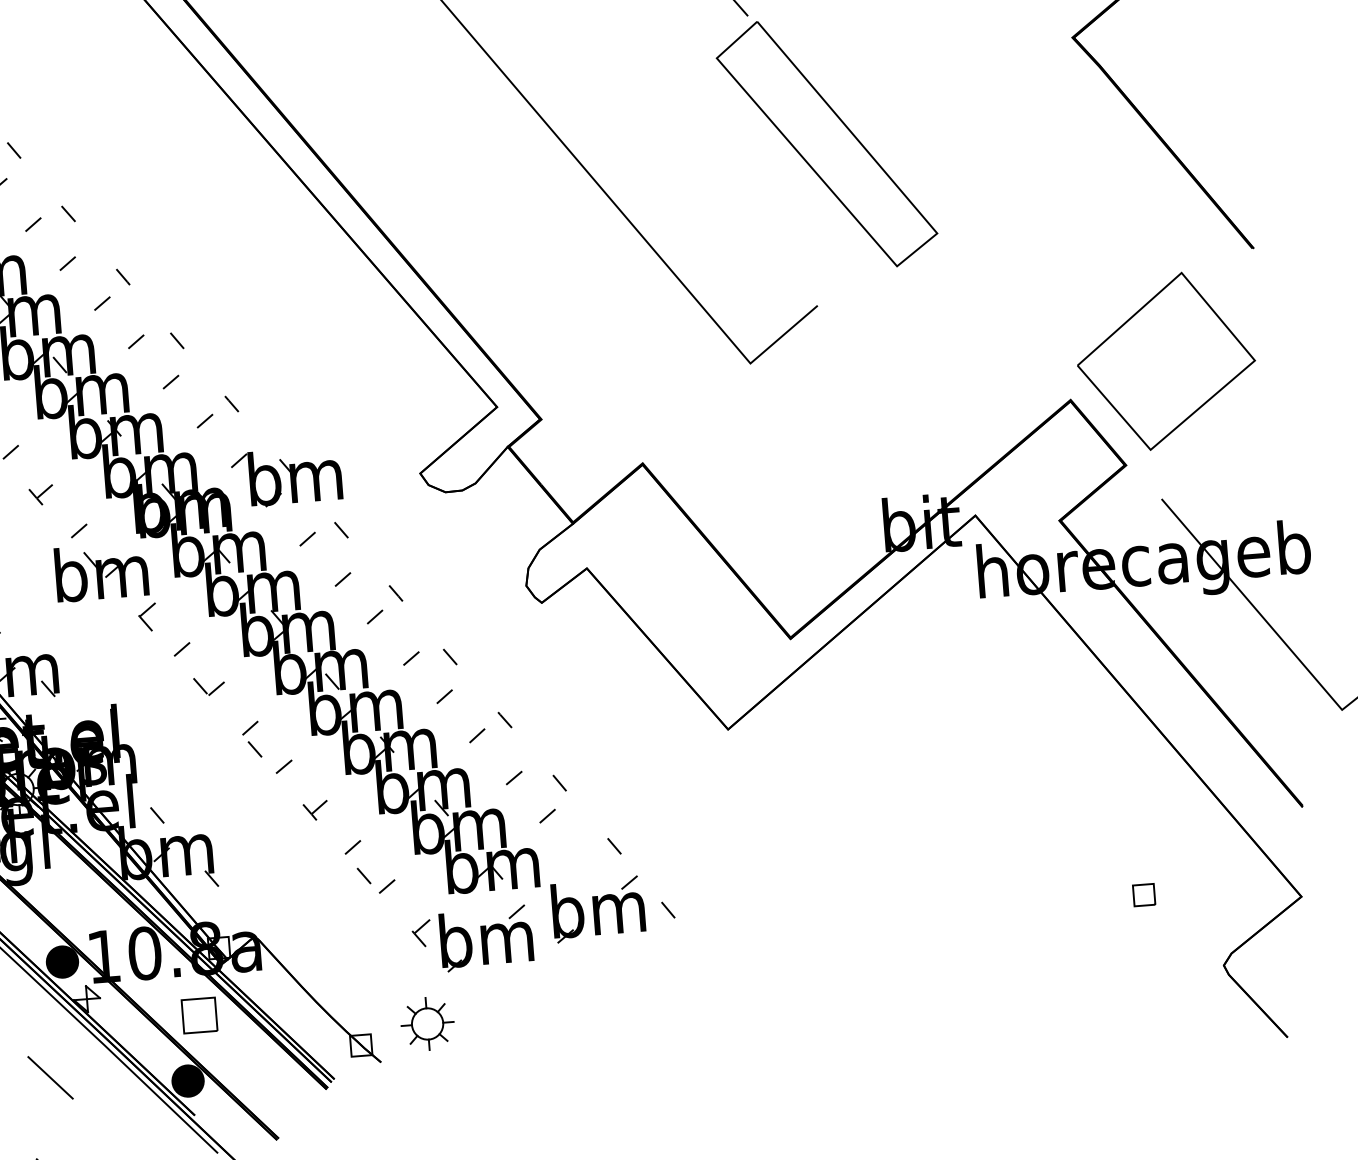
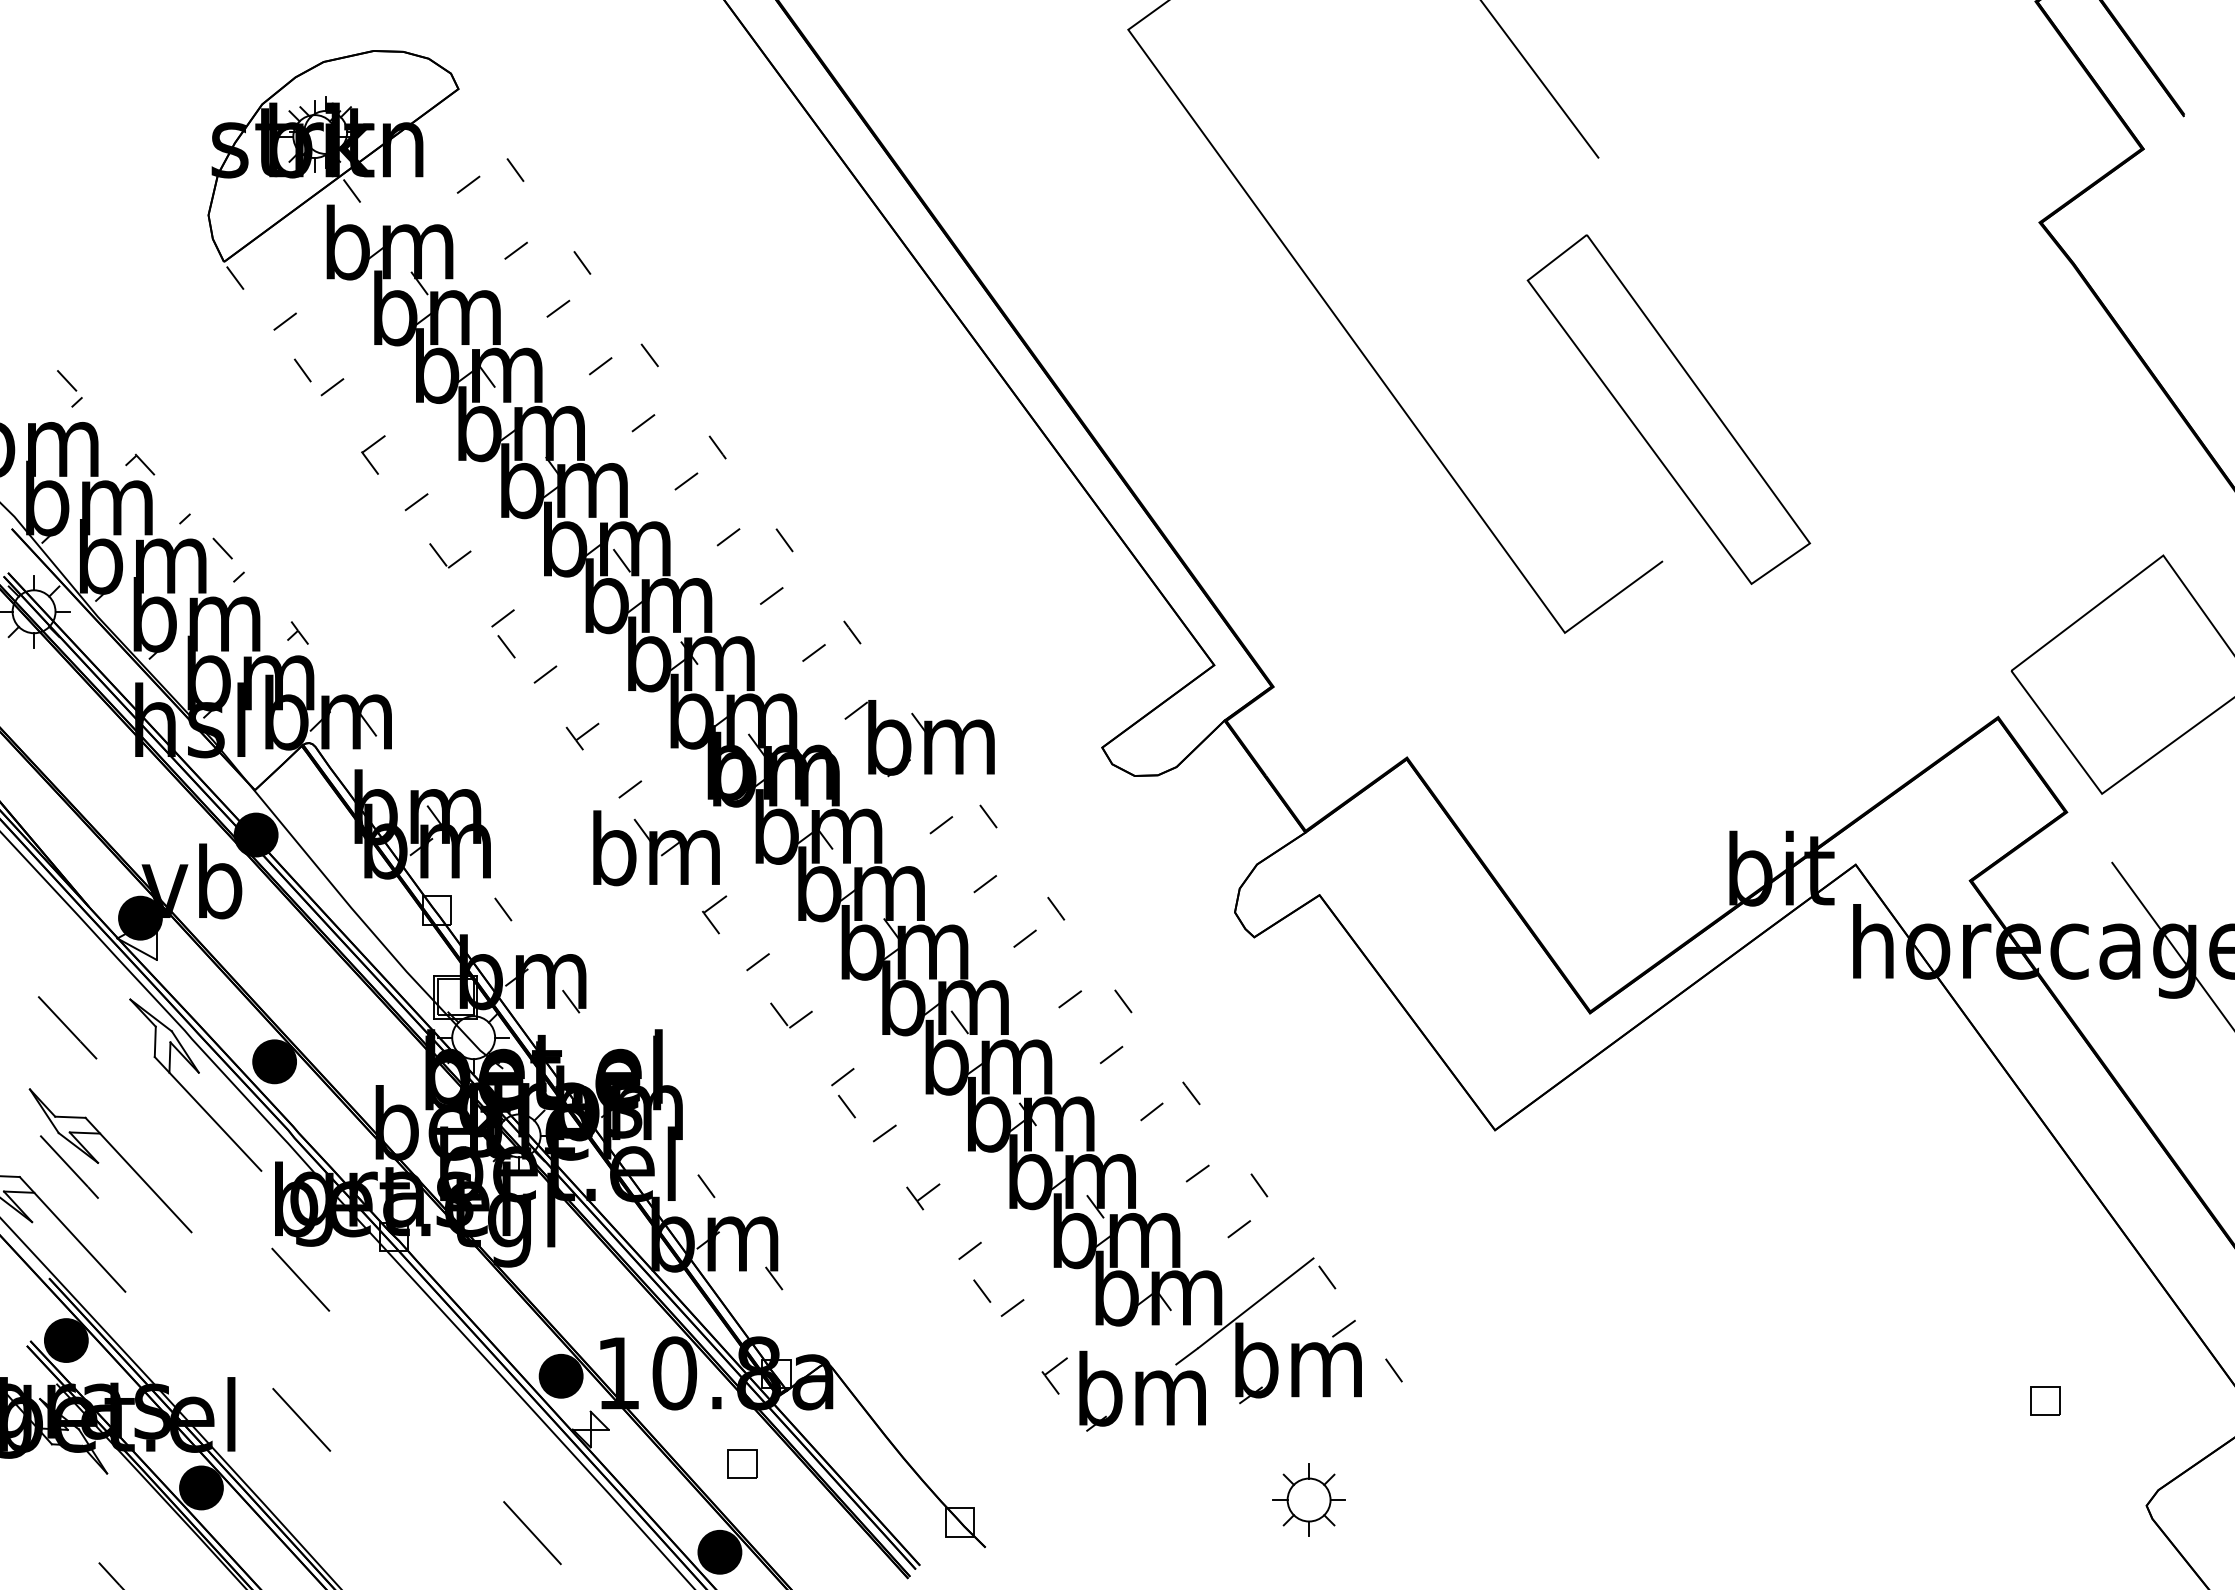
part: (826, 144) -> (1668, 409), moved
line: (563, 868) -> (1255, 1302), added
part: (199, 1015) -> (742, 1463), size x0.62
part: (427, 1023) -> (1308, 1499), moved

